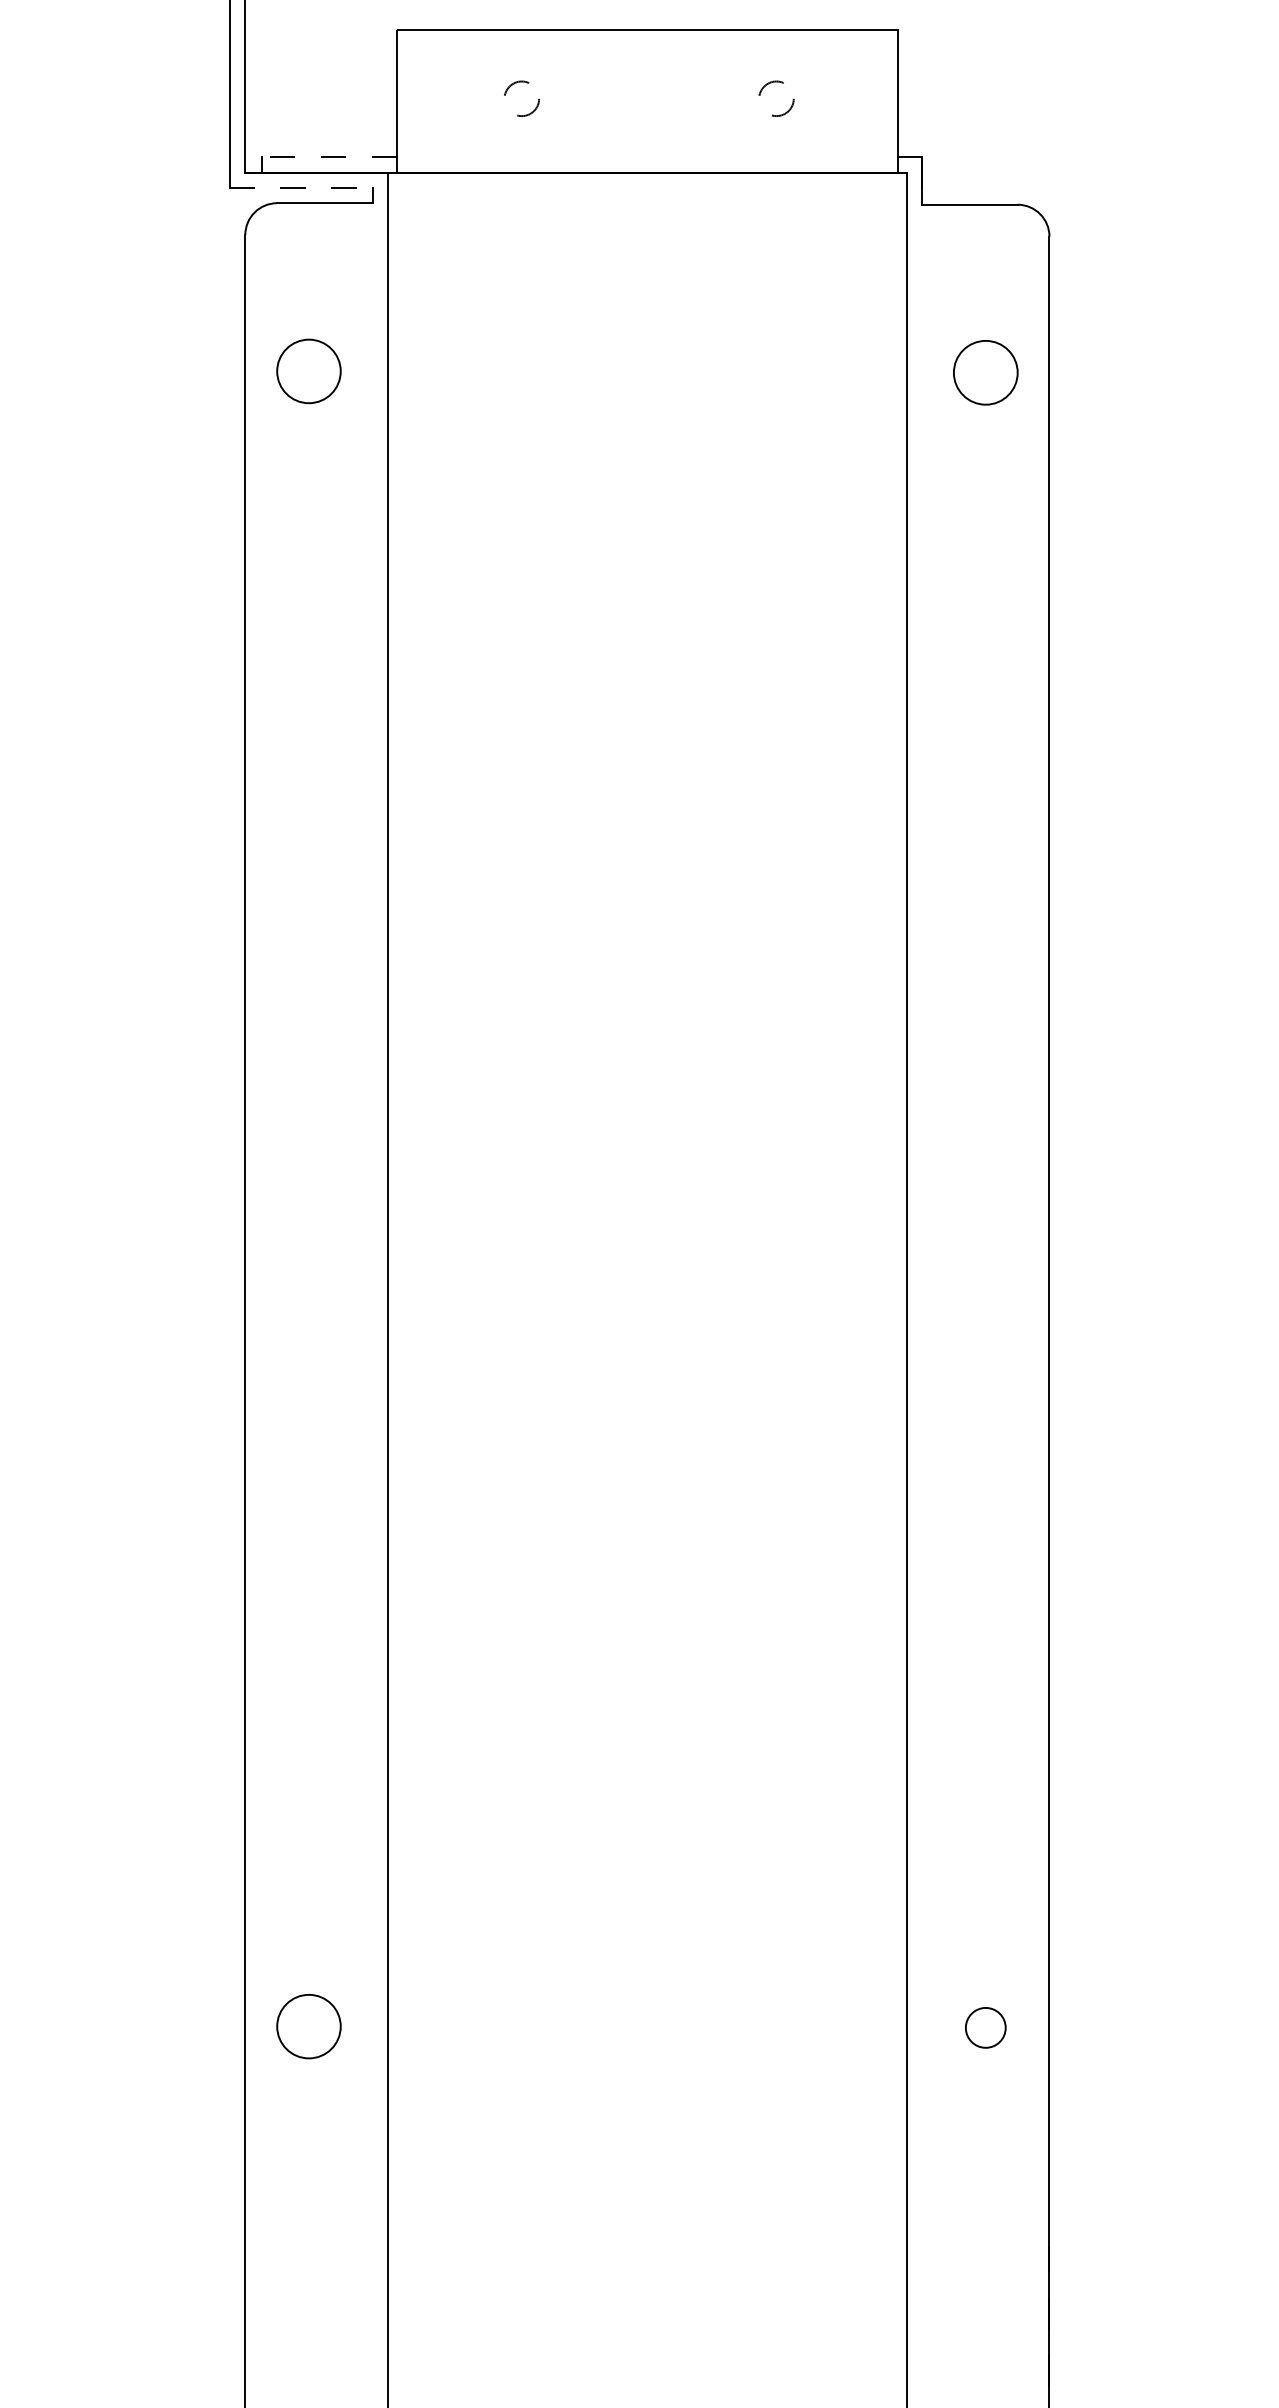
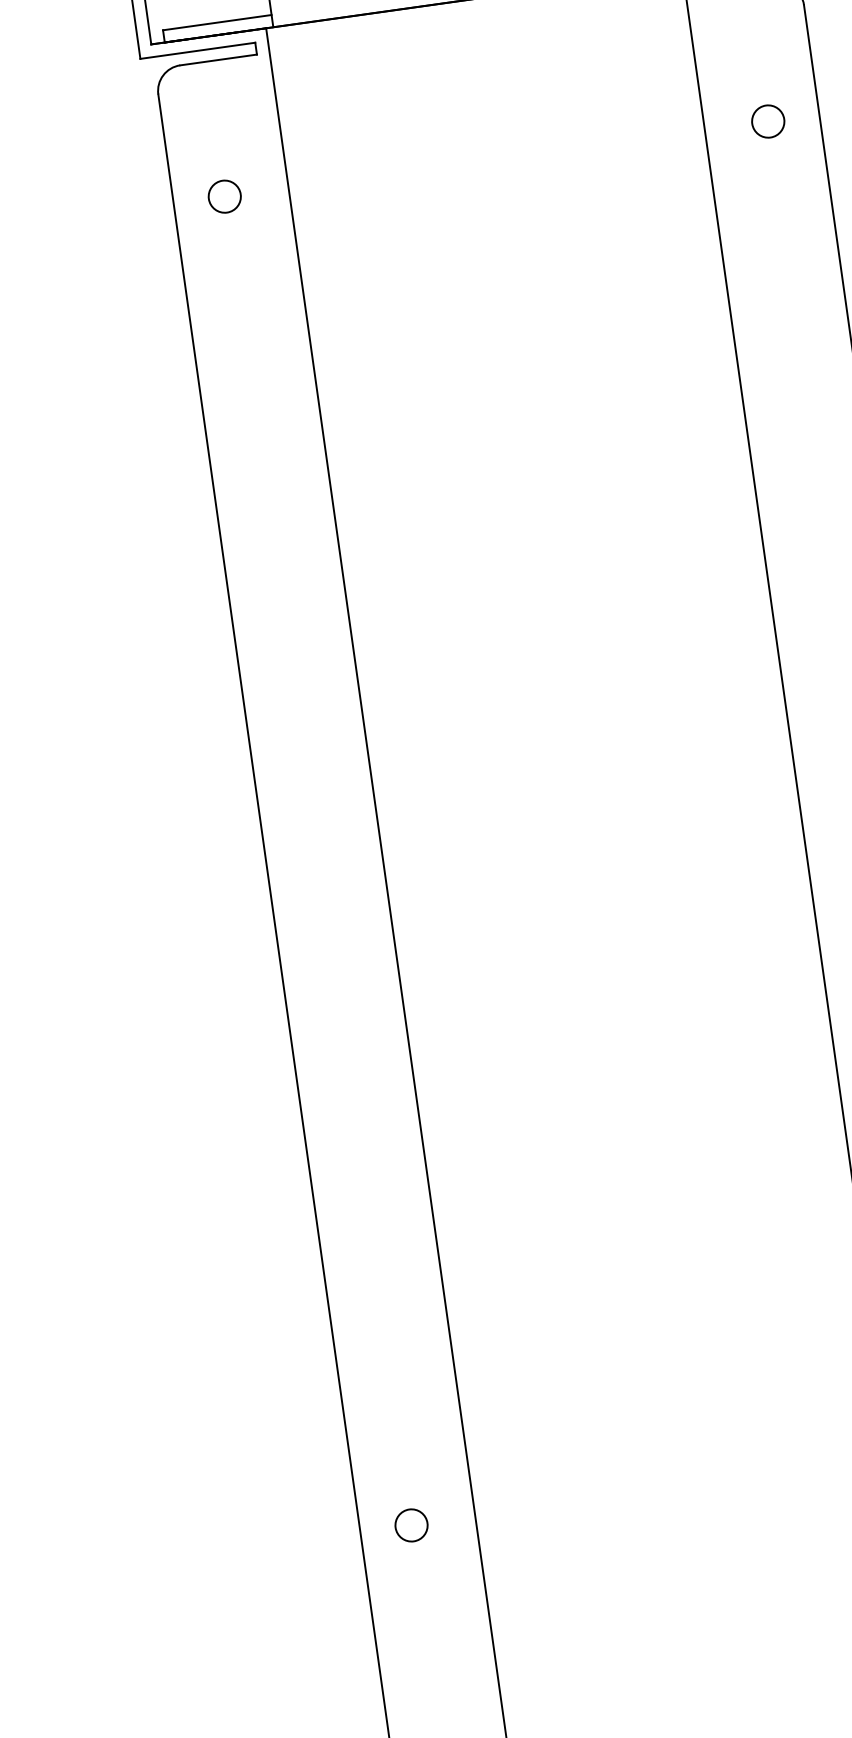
line: (329, 157) -> (217, 22), dashed -> solid
line: (301, 188) -> (198, 50), dashed -> solid
circle: (308, 370) -> (224, 196), size x0.62
circle: (985, 372) -> (767, 121), size x0.62
circle: (308, 2026) -> (411, 1525), size x0.62

